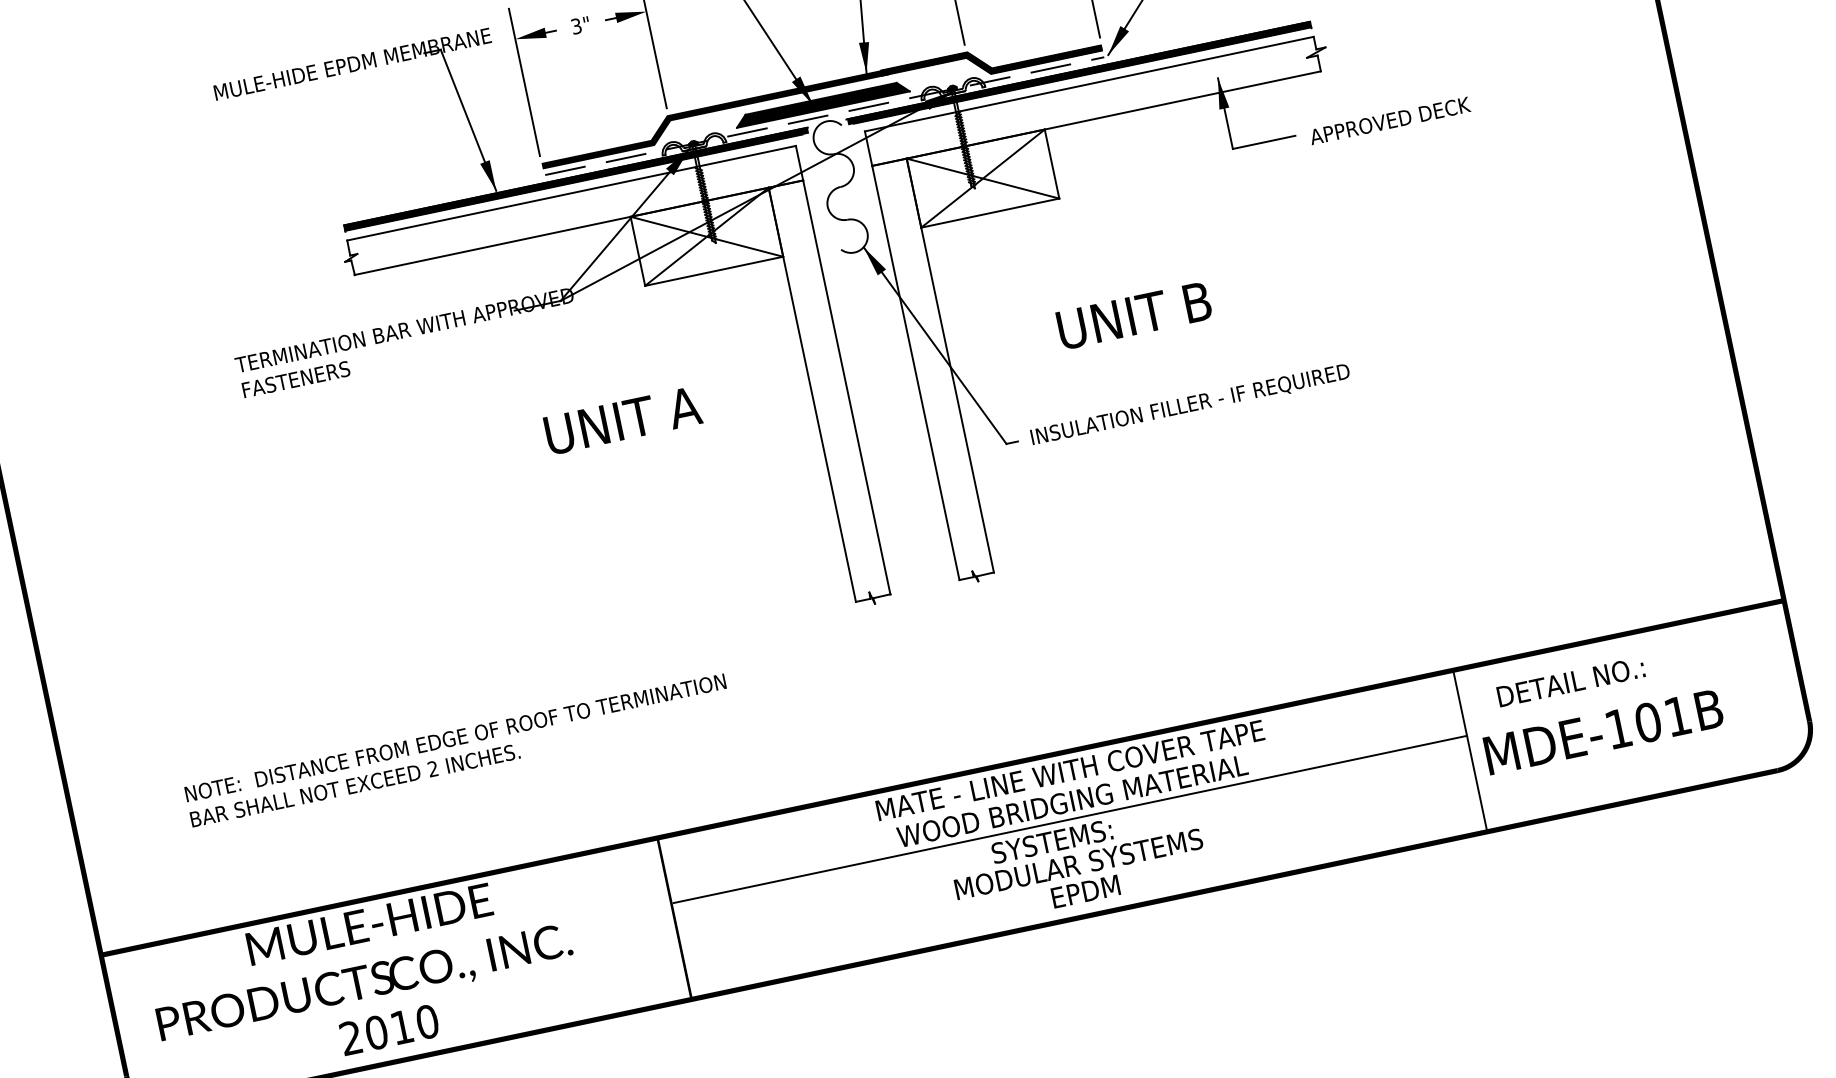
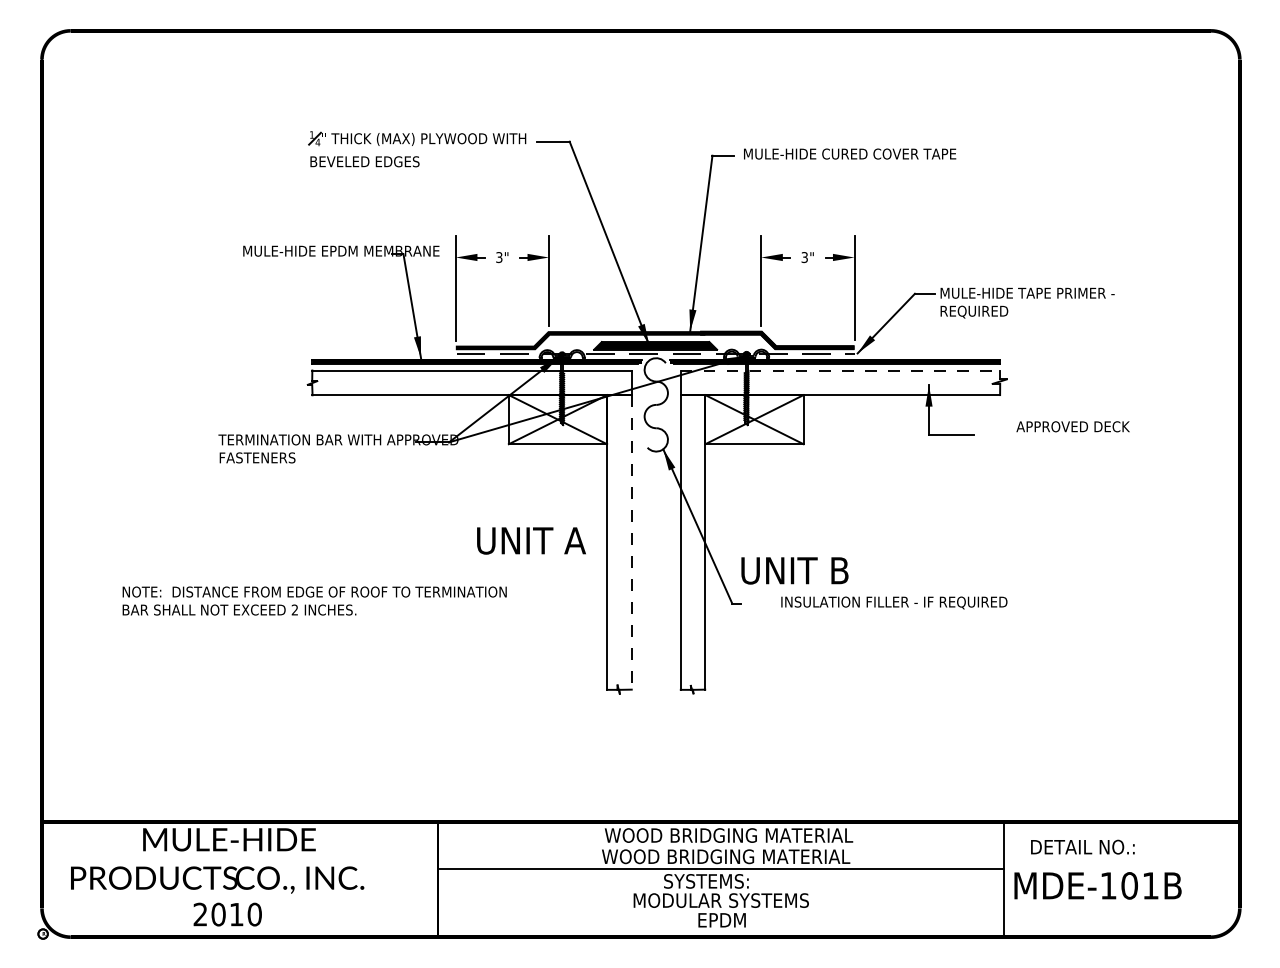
line: (1089, 84) -> (840, 370), solid -> dashed
text: (1389, 120) -> (1072, 426), moved
text: (1133, 315) -> (794, 570), moved
line: (846, 387) -> (631, 542), solid -> dashed
text: (1190, 404) -> (894, 602), moved
text: (623, 420) -> (531, 540), moved
text: (457, 749) -> (314, 600), moved
text: (1069, 770) -> (728, 835), MATE - LINE WITH COVER TAPE -> WOOD BRIDGING MATERIAL

